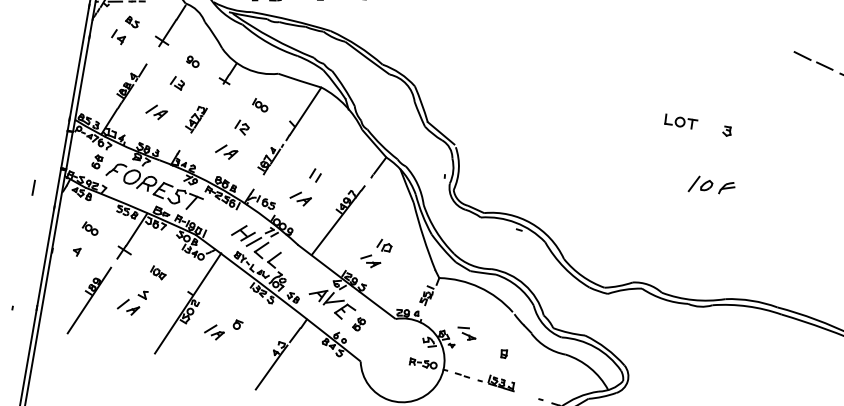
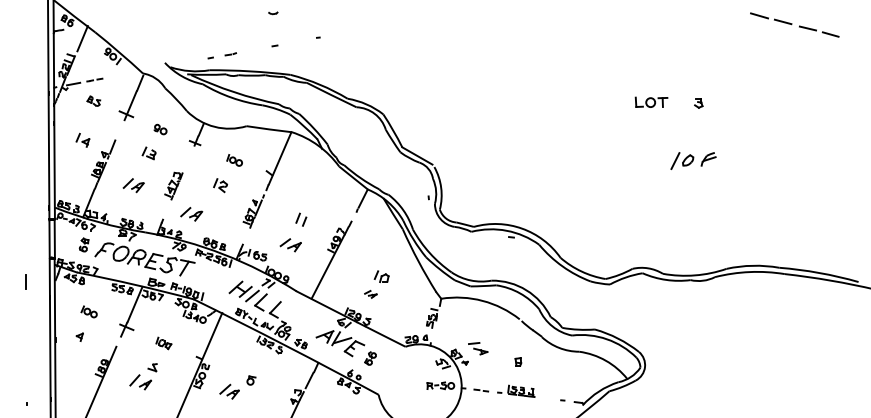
part: (118, 36) -> (82, 139), moved
part: (226, 152) -> (191, 214), moved
part: (370, 261) -> (370, 294), size x0.6

